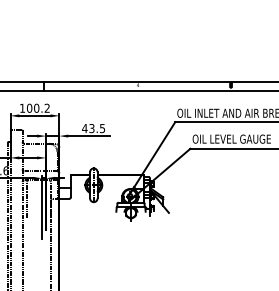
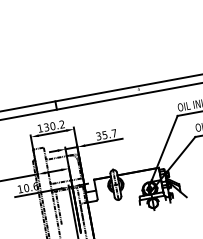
text: (29, 107) -> (46, 126), 100.2 -> 130.2
text: (93, 128) -> (106, 134), 43.5 -> 35.7

